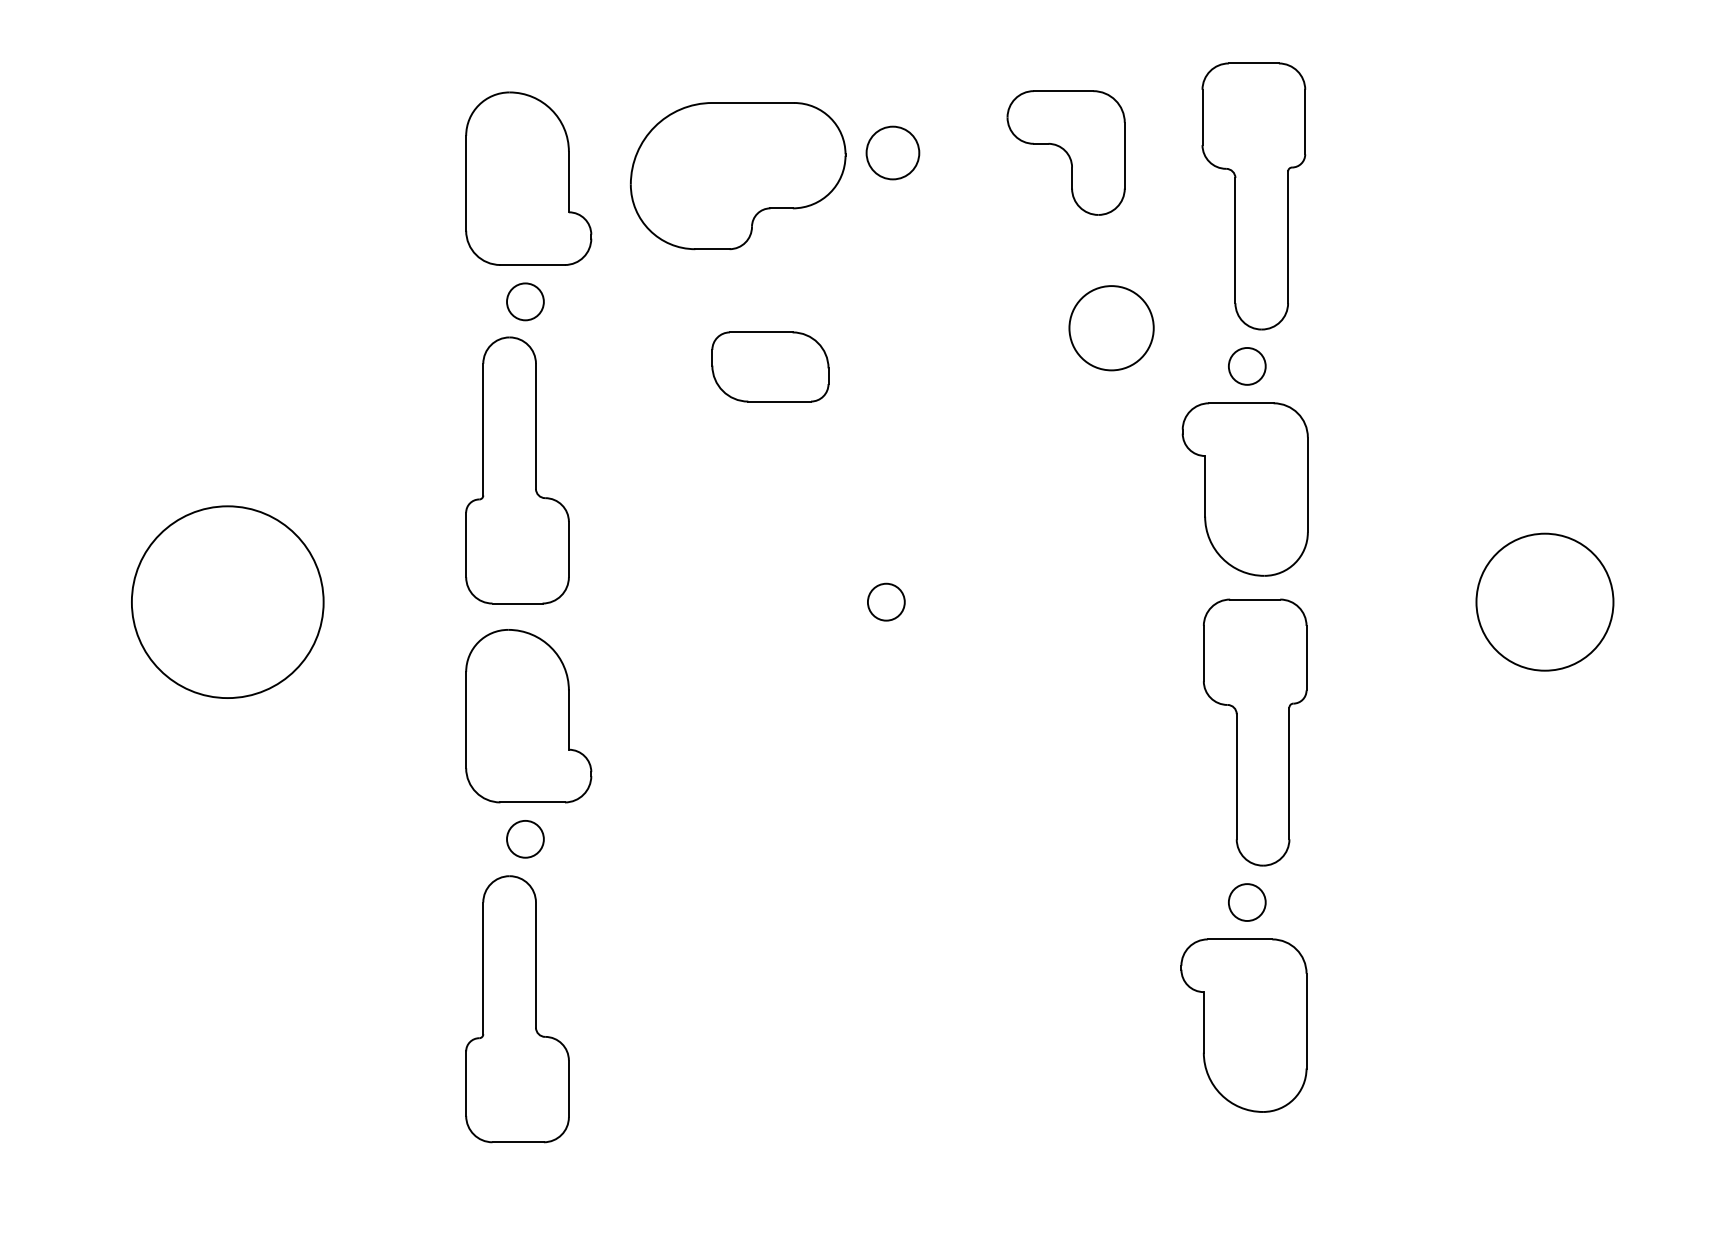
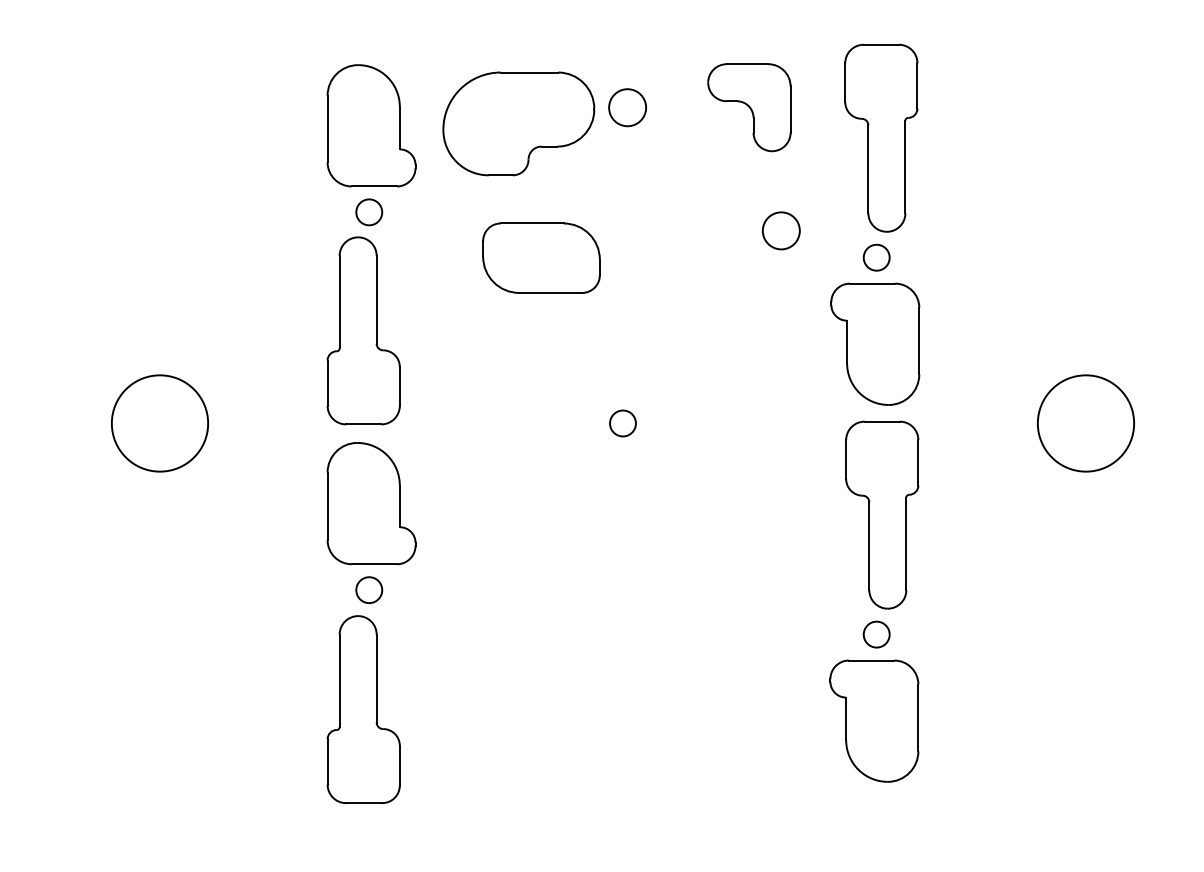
circle: (1110, 327) -> (780, 230), size x0.62
part: (770, 366) -> (541, 257), size x1.43
circle: (227, 602) -> (159, 423), size x0.71

